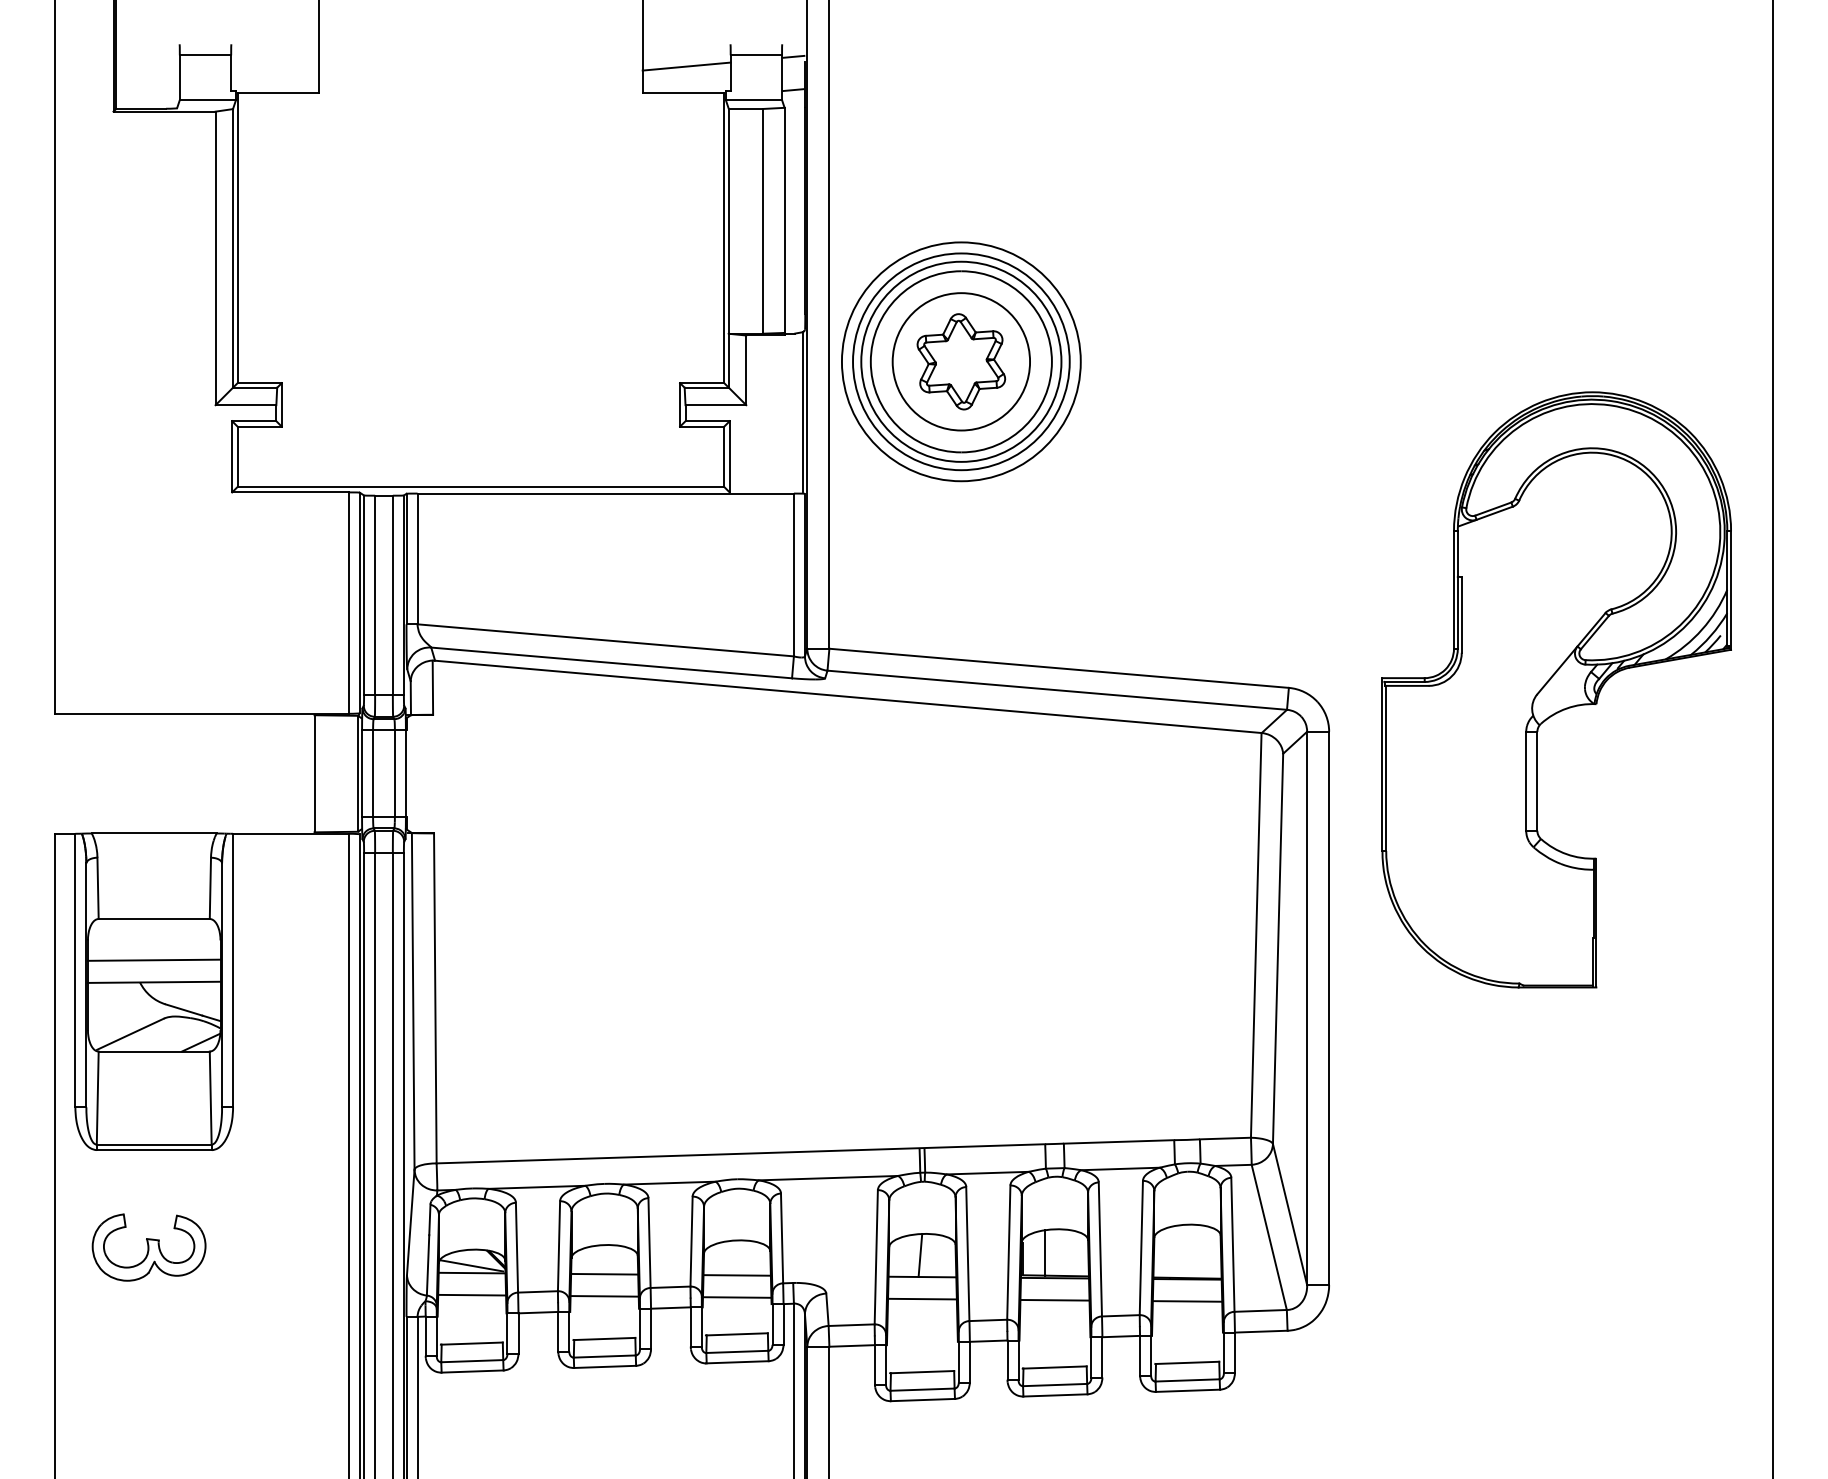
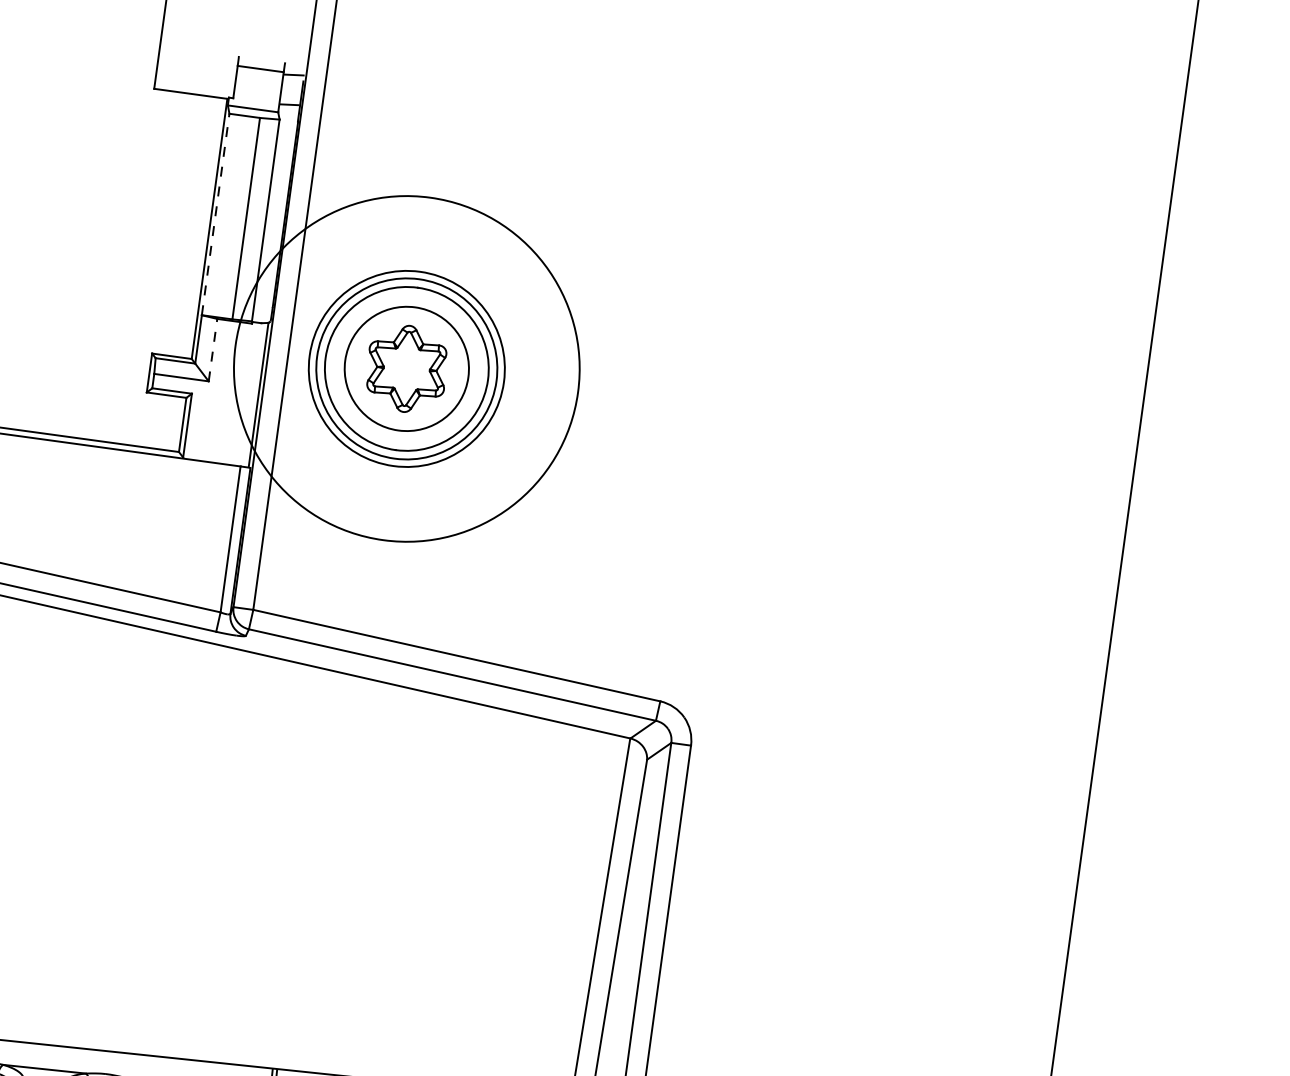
line: (686, 66) -> (196, 70), removed
line: (728, 220) -> (215, 213), solid -> dashed
circle: (960, 361) -> (406, 368), size x1.6
line: (746, 370) -> (213, 350), solid -> dashed
part: (1556, 689) -> (899, 735), removed

